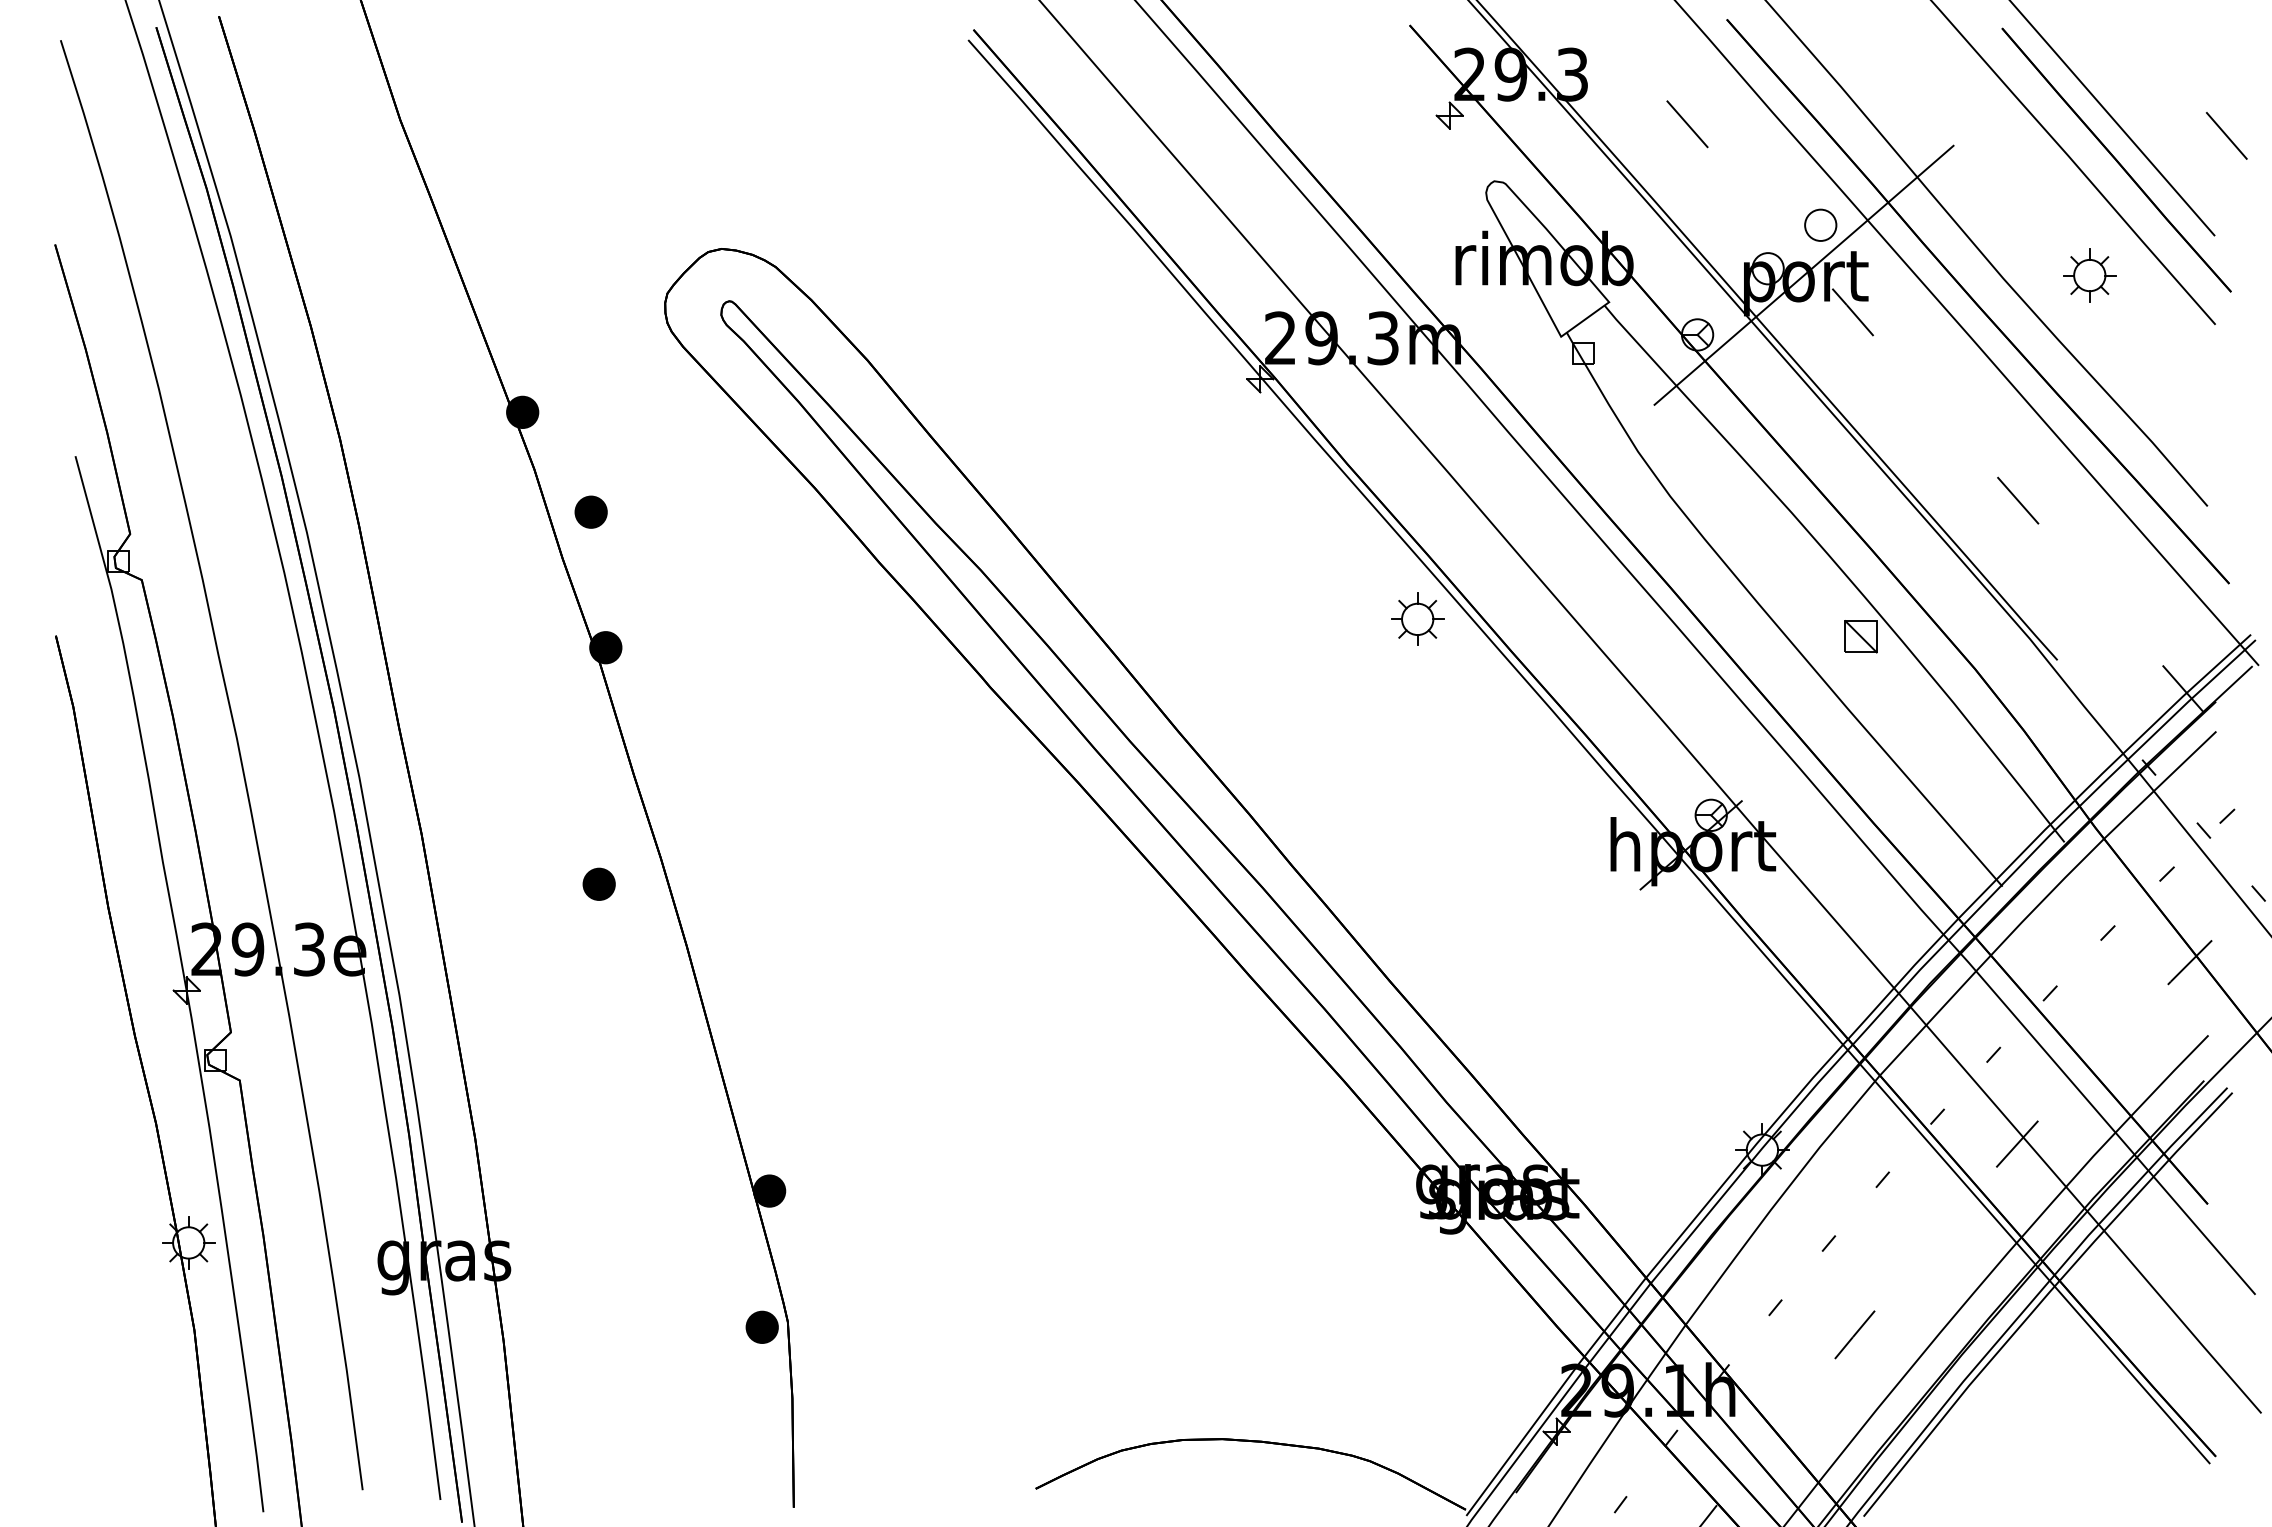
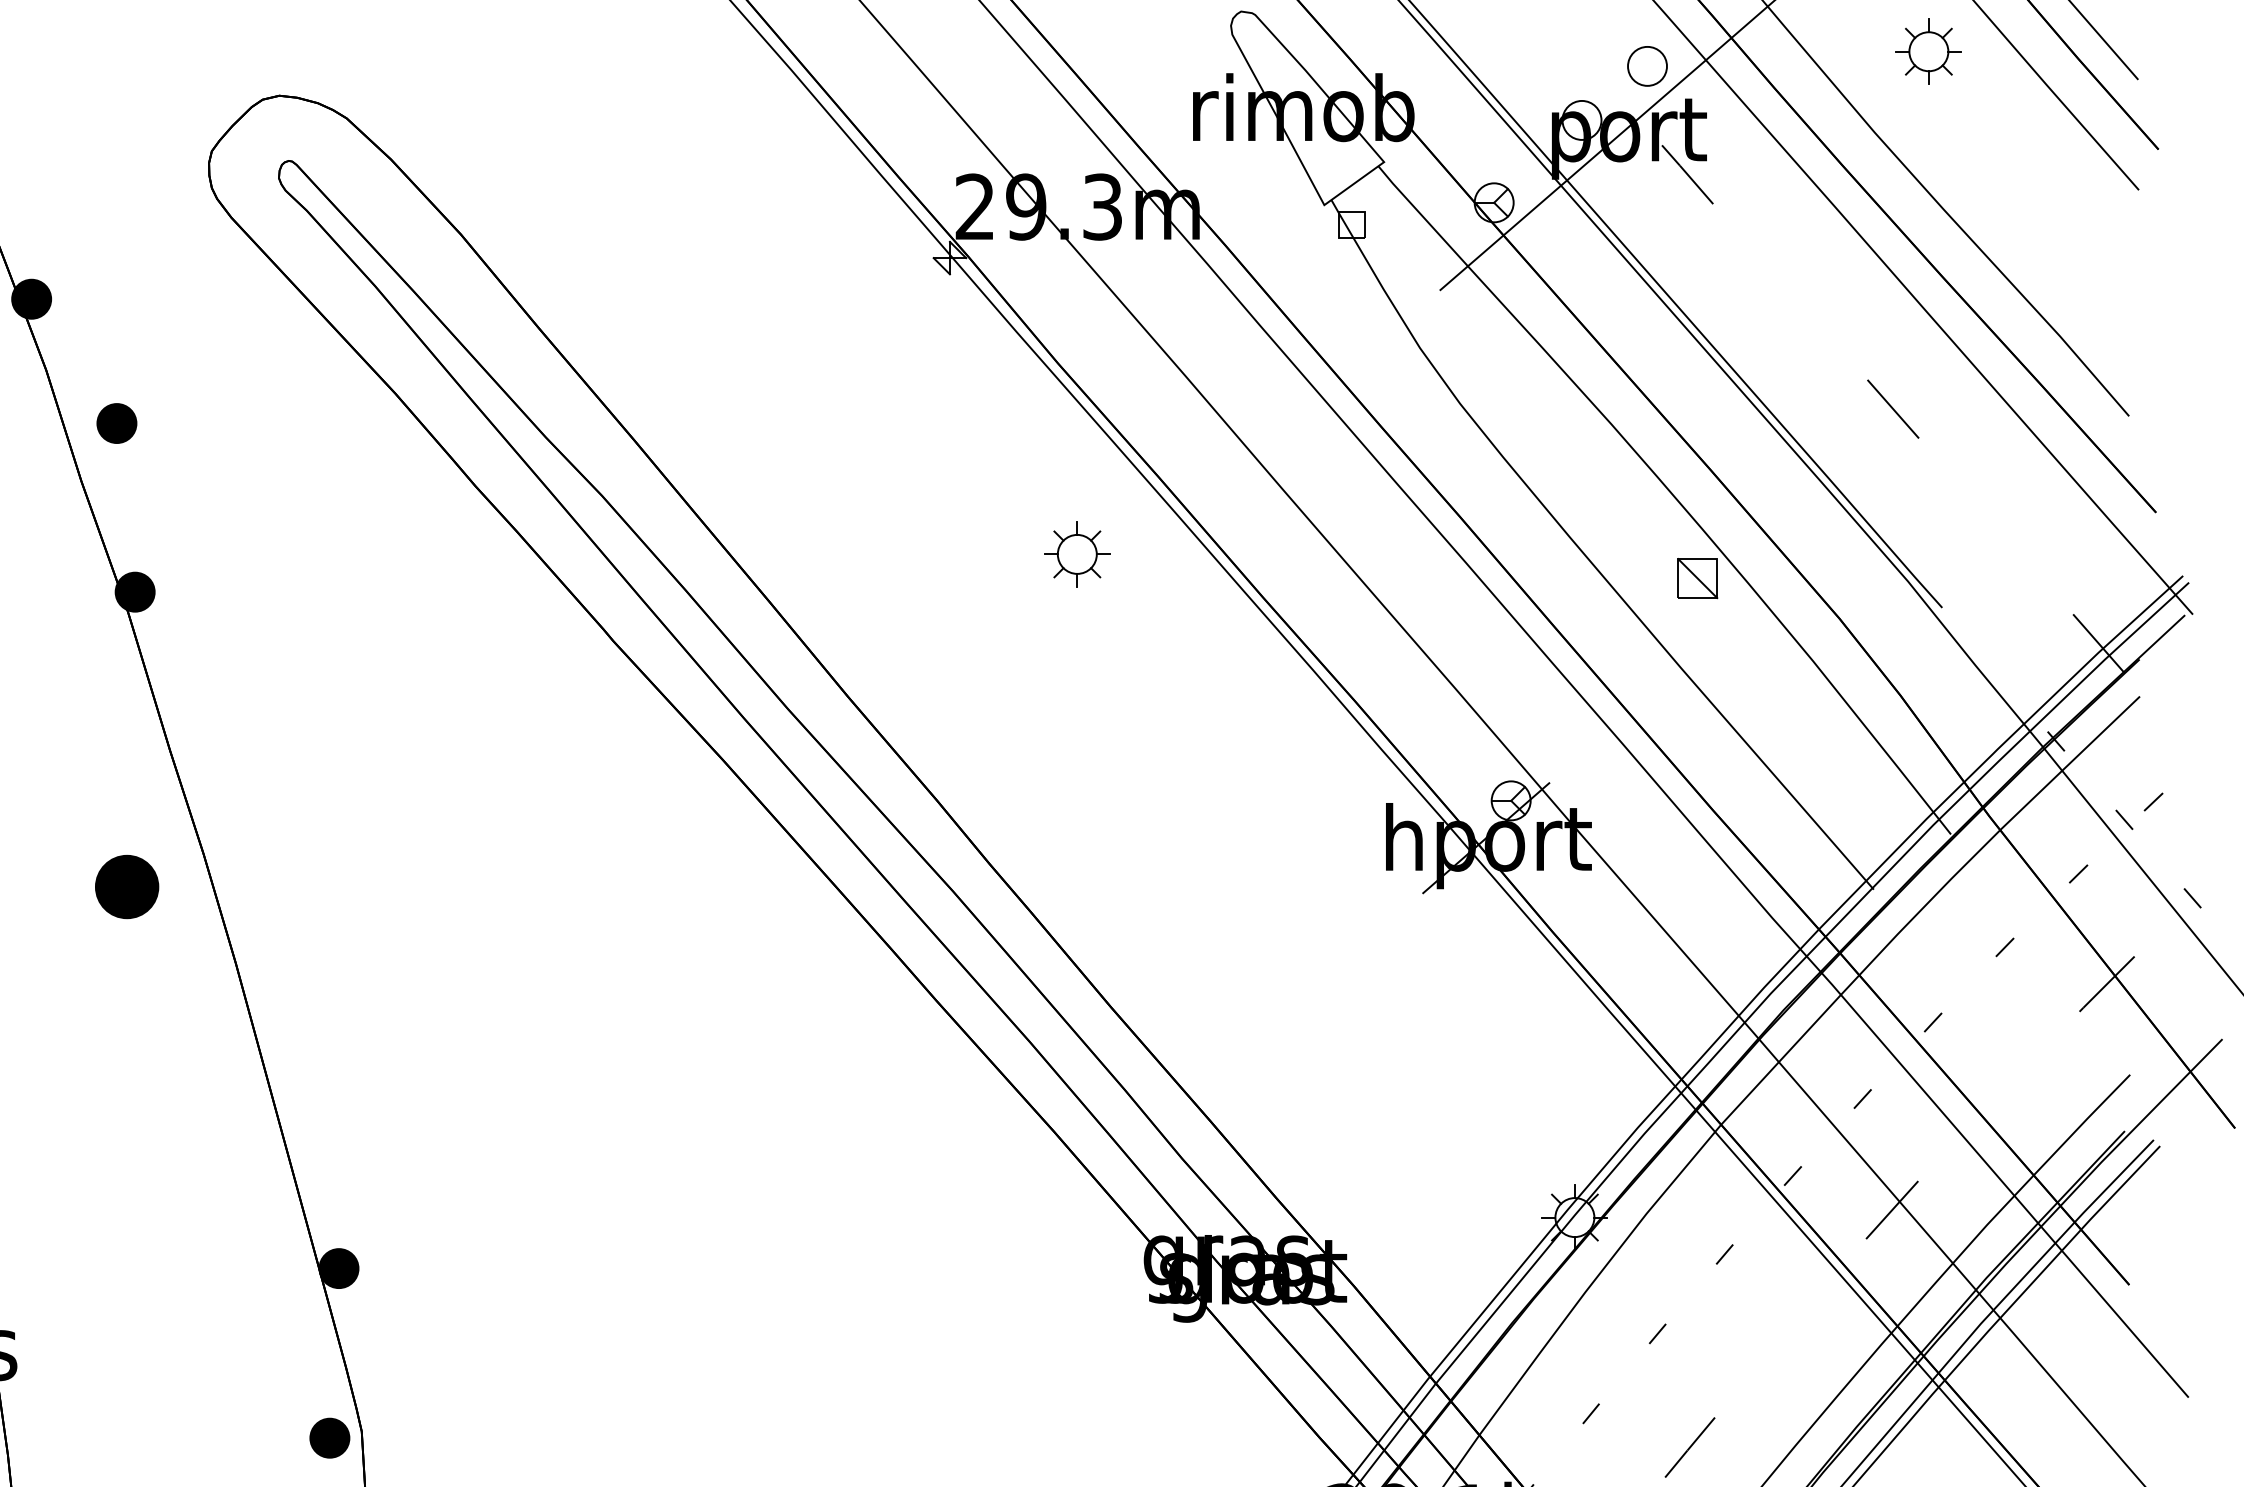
part: (2089, 275) -> (1928, 51), moved
part: (1417, 618) -> (1077, 553), moved
part: (598, 883) -> (126, 885), size x1.6

